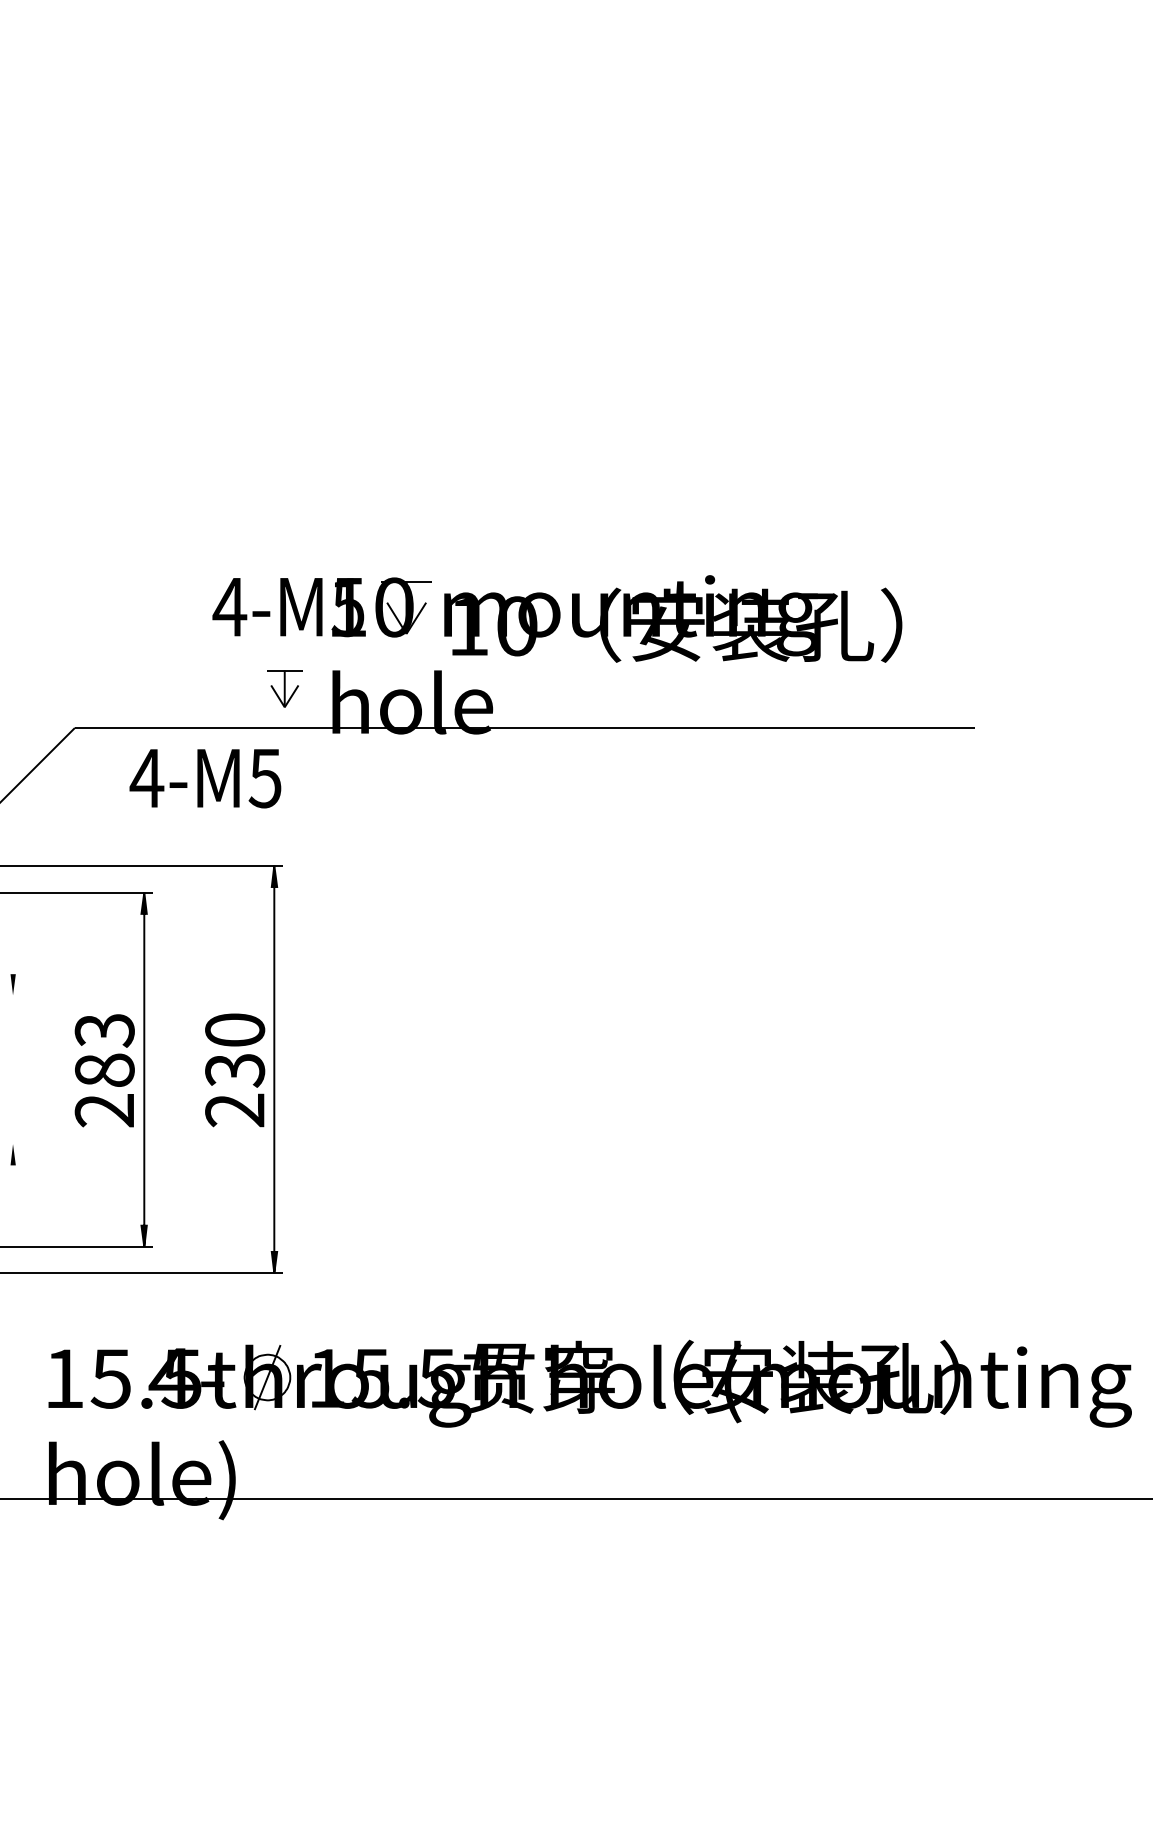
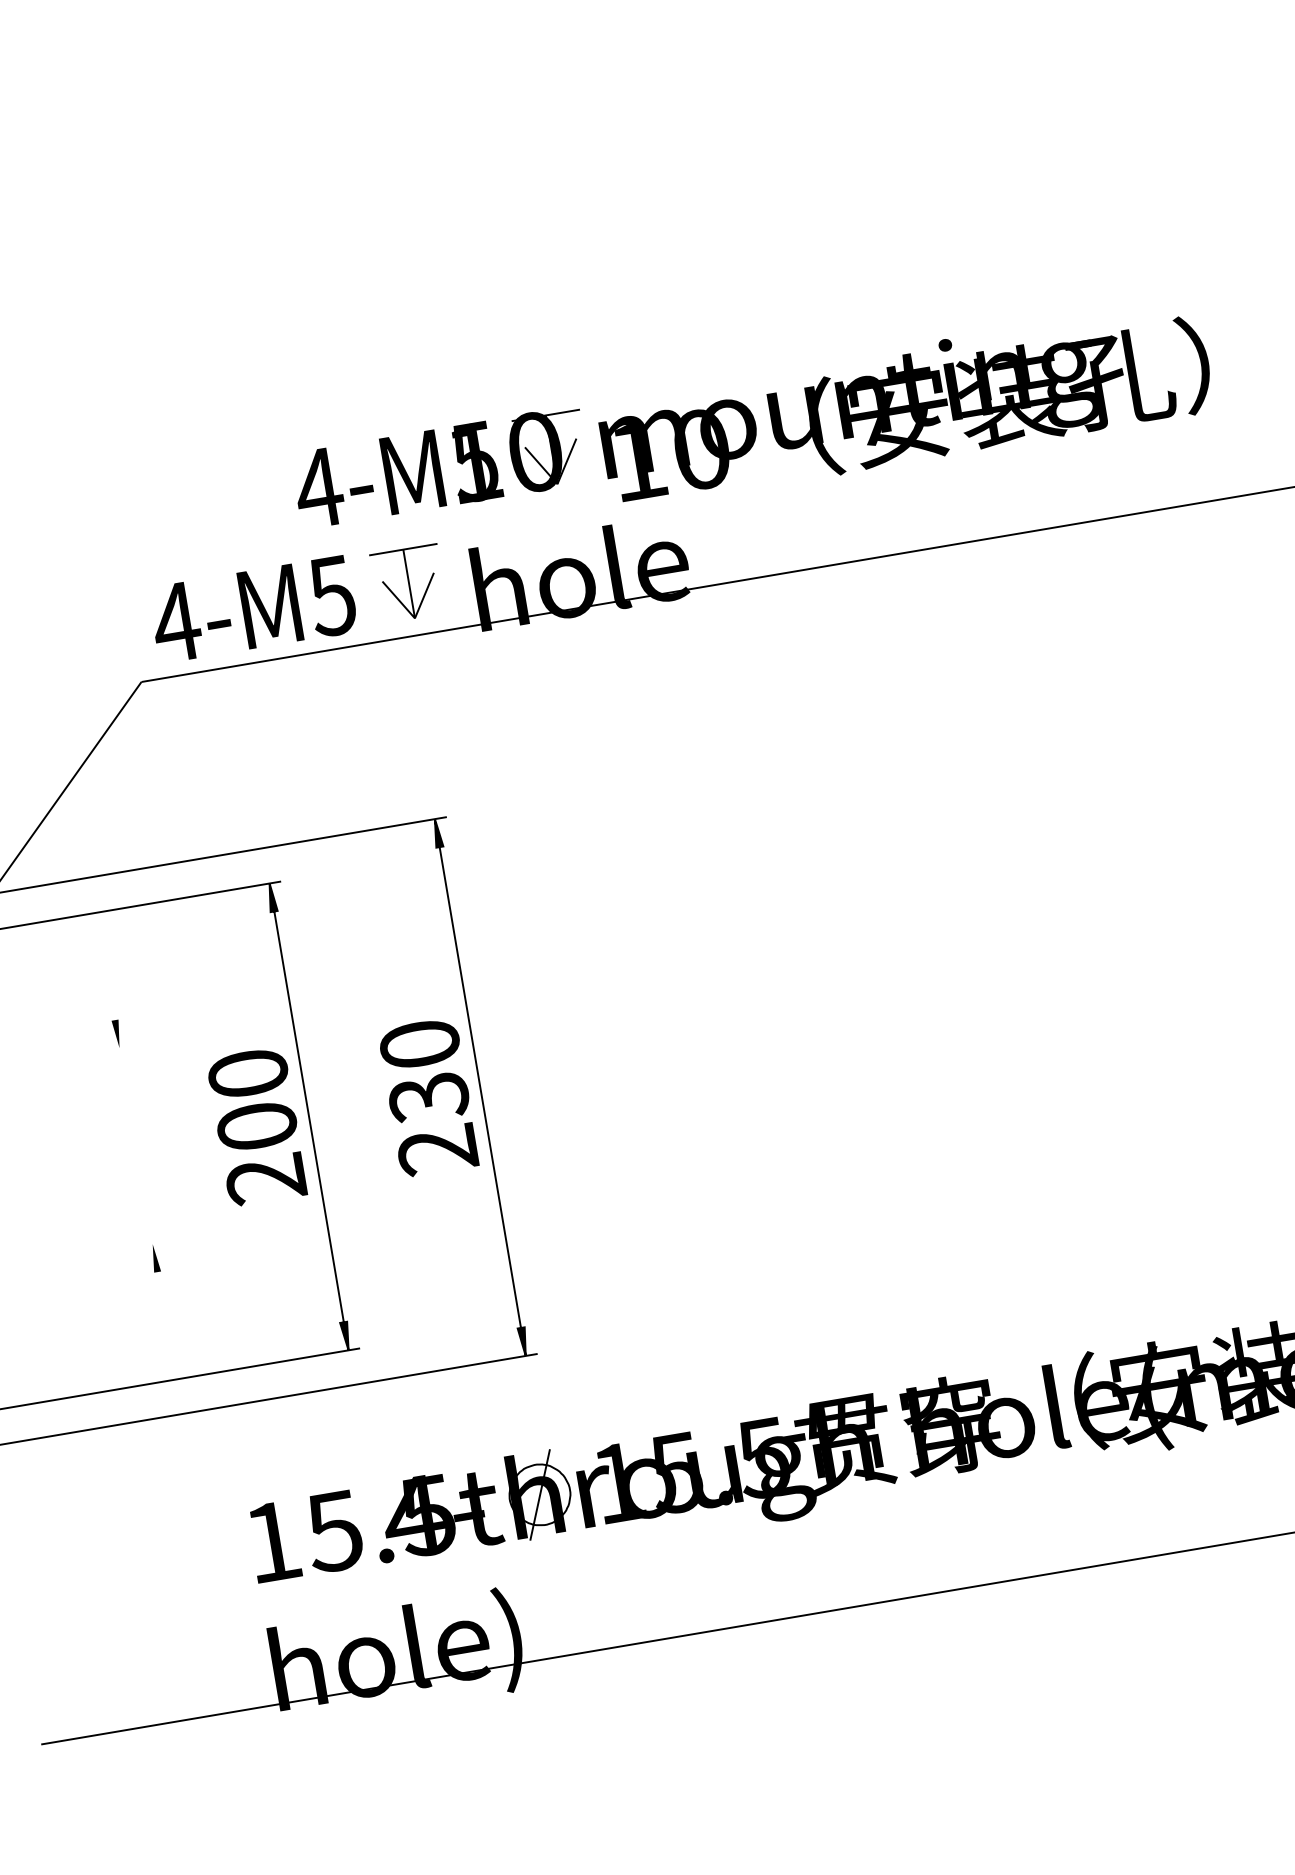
part: (284, 688) -> (408, 583), size x1.43
text: (205, 778) -> (253, 609), moved
text: (104, 1049) -> (252, 1099), 283 -> 200

